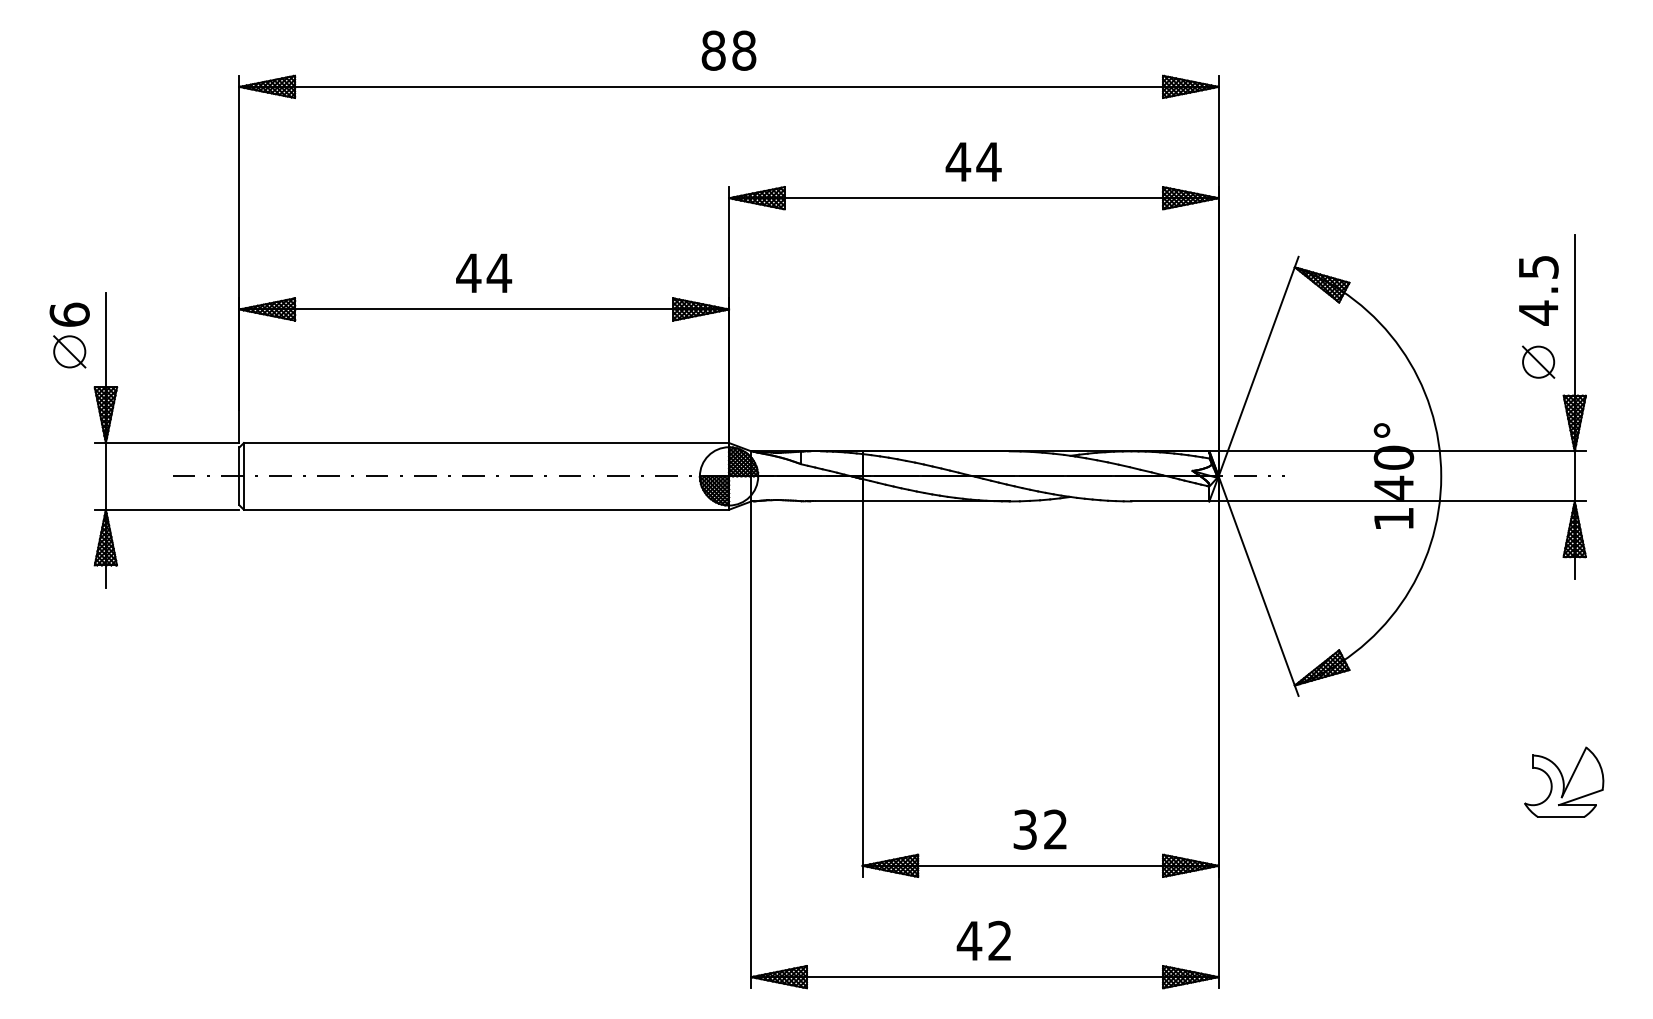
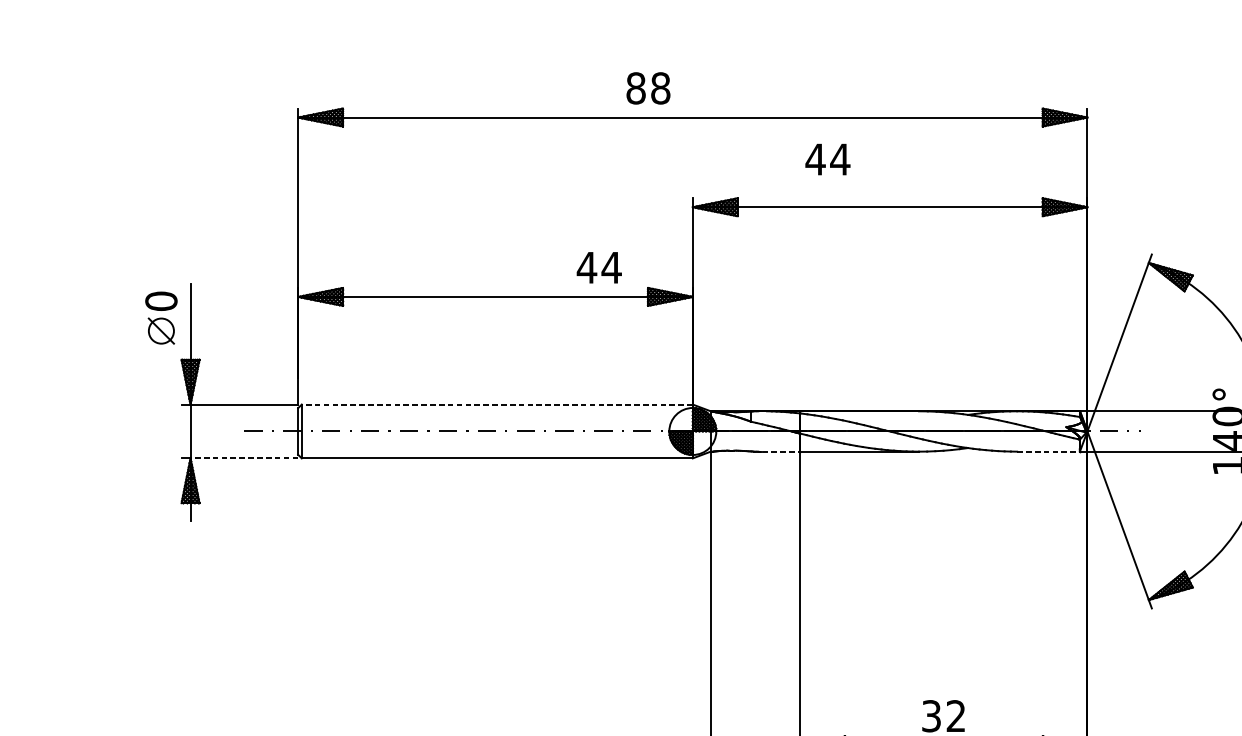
text: (728, 50) -> (648, 88), moved
text: (973, 161) -> (827, 159), moved
text: (484, 272) -> (599, 267), moved
text: (69, 314) -> (161, 300), 6 -> 0
line: (486, 443) -> (497, 404), solid -> dashed
line: (839, 501) -> (781, 451), solid -> dashed
line: (1170, 501) -> (1048, 451), solid -> dashed
line: (172, 509) -> (244, 458), solid -> dashed

